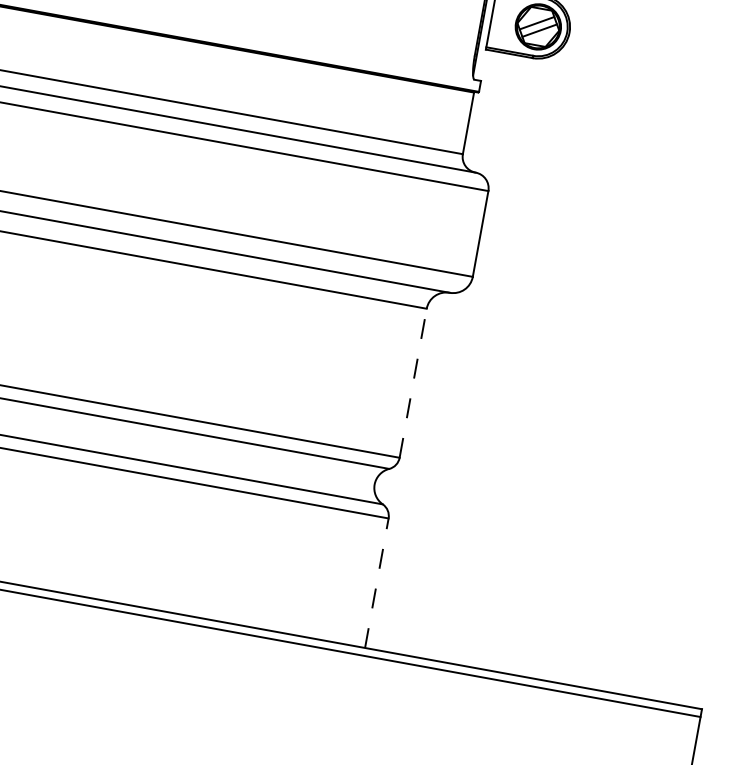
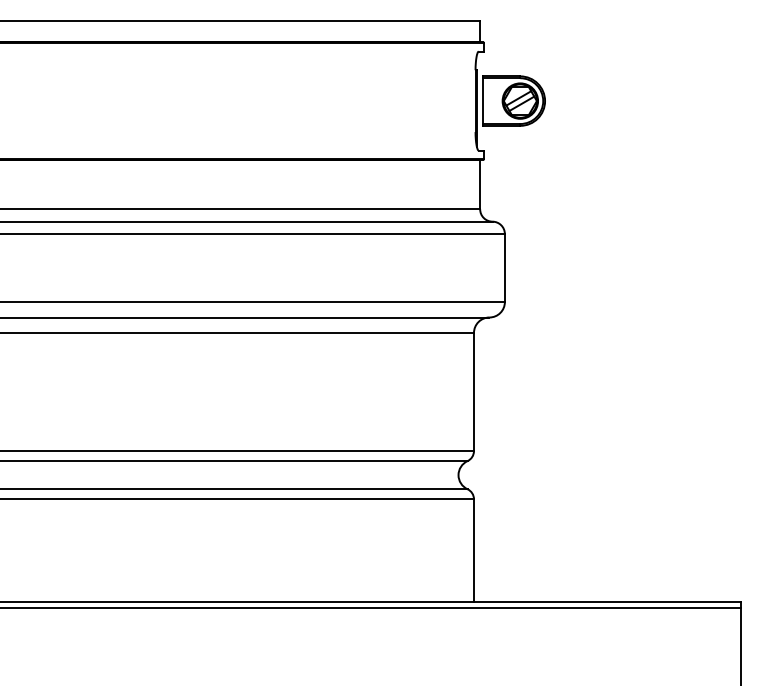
line: (412, 382) -> (473, 391), dashed -> solid
line: (376, 583) -> (473, 550), dashed -> solid

